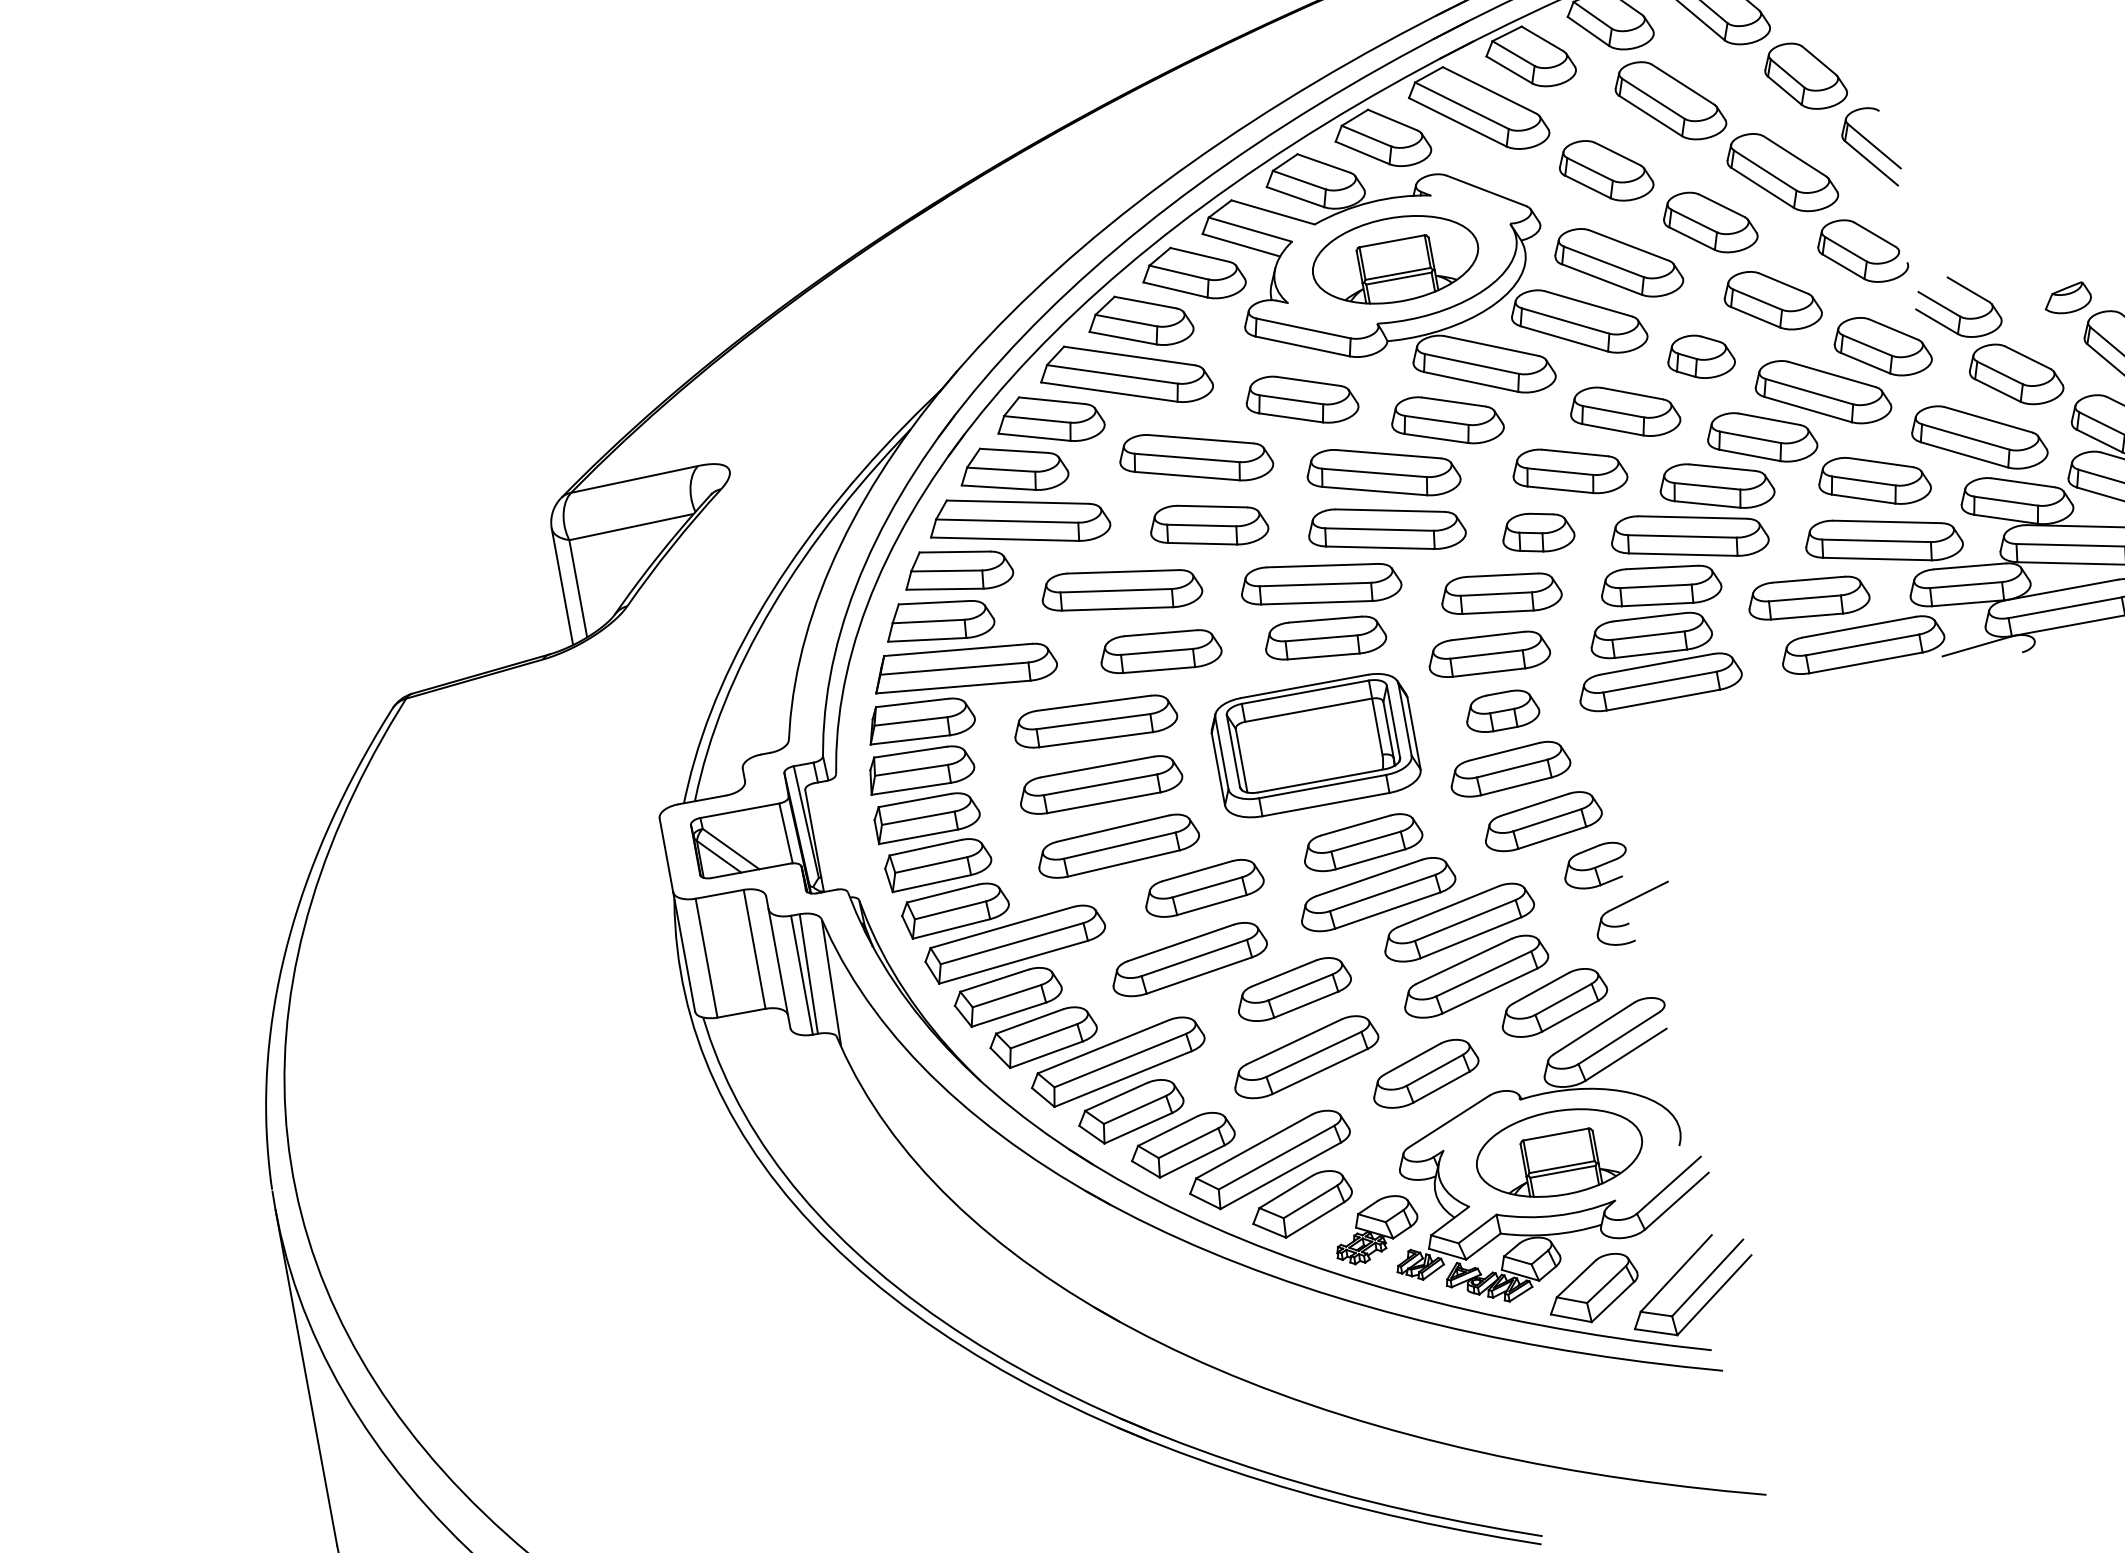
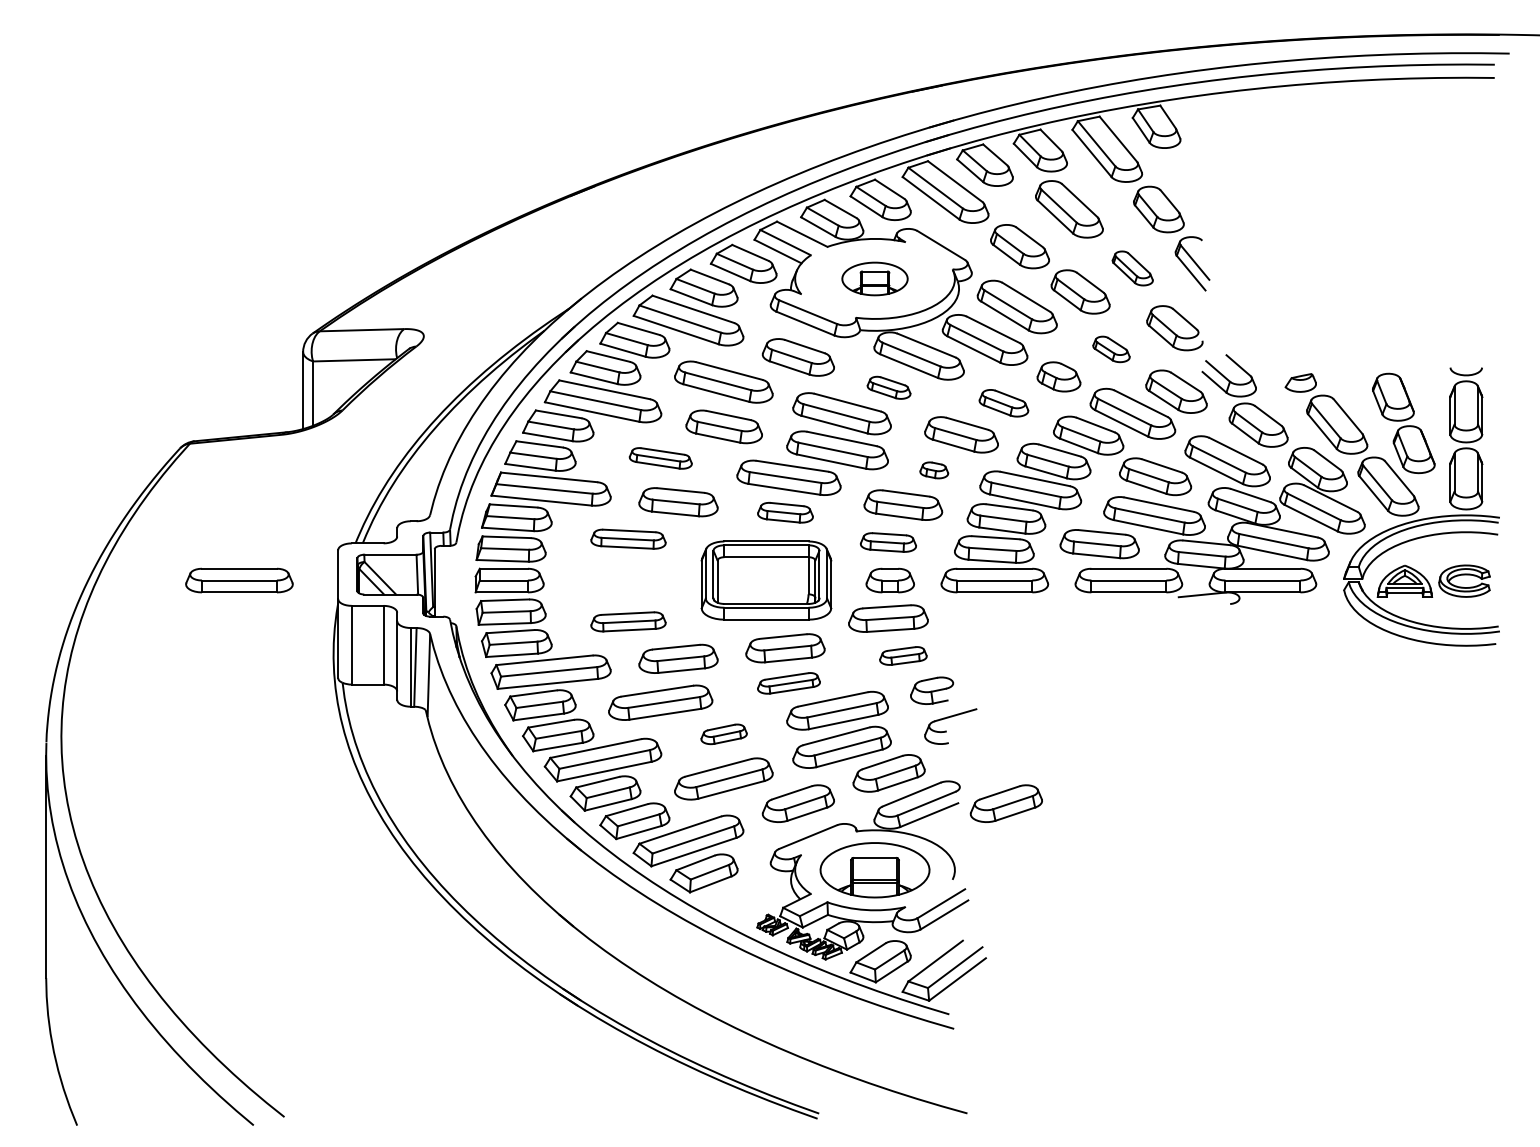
part: (1781, 172) -> (1132, 268), size x0.6
part: (1394, 259) -> (874, 278), size x0.6
part: (1772, 300) -> (1111, 349), size x0.6
part: (1624, 412) -> (1003, 403), size x0.7
part: (1445, 419) -> (888, 387), size x0.6
part: (1538, 532) -> (934, 470), size x0.6
part: (1121, 590) -> (660, 458), size x0.6
part: (1325, 637) -> (785, 512), size x0.7
part: (1488, 654) -> (888, 542), size x0.7
part: (1095, 720) -> (628, 538), size x0.7
part: (1100, 784) -> (239, 580), moved
part: (1542, 820) -> (903, 655), size x0.6
part: (1118, 845) -> (628, 621), size x0.7
part: (1376, 894) -> (788, 683), size x0.6
part: (1292, 989) -> (723, 734), size x0.6
part: (1738, 1016) -> (1005, 803), added
part: (1375, 1229) -> (748, 897), removed

